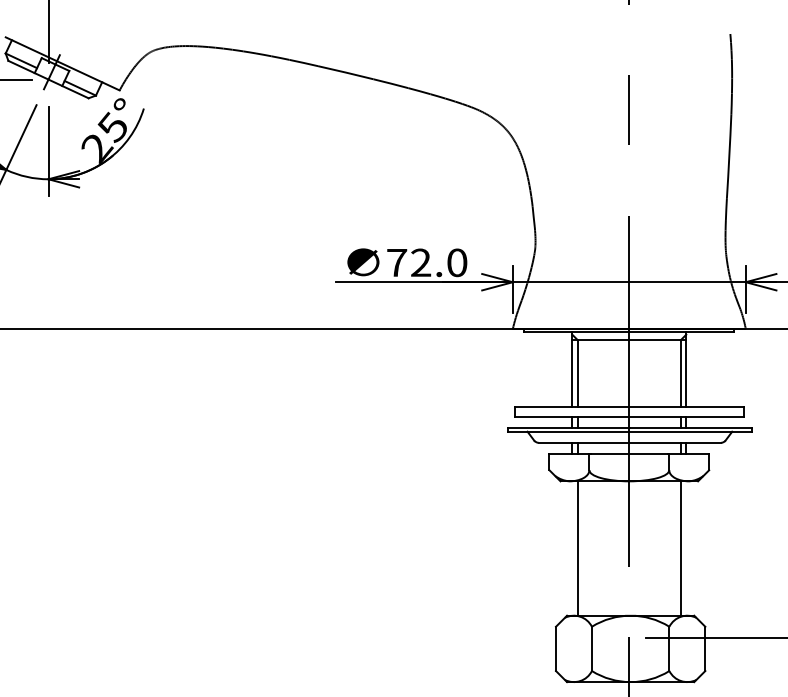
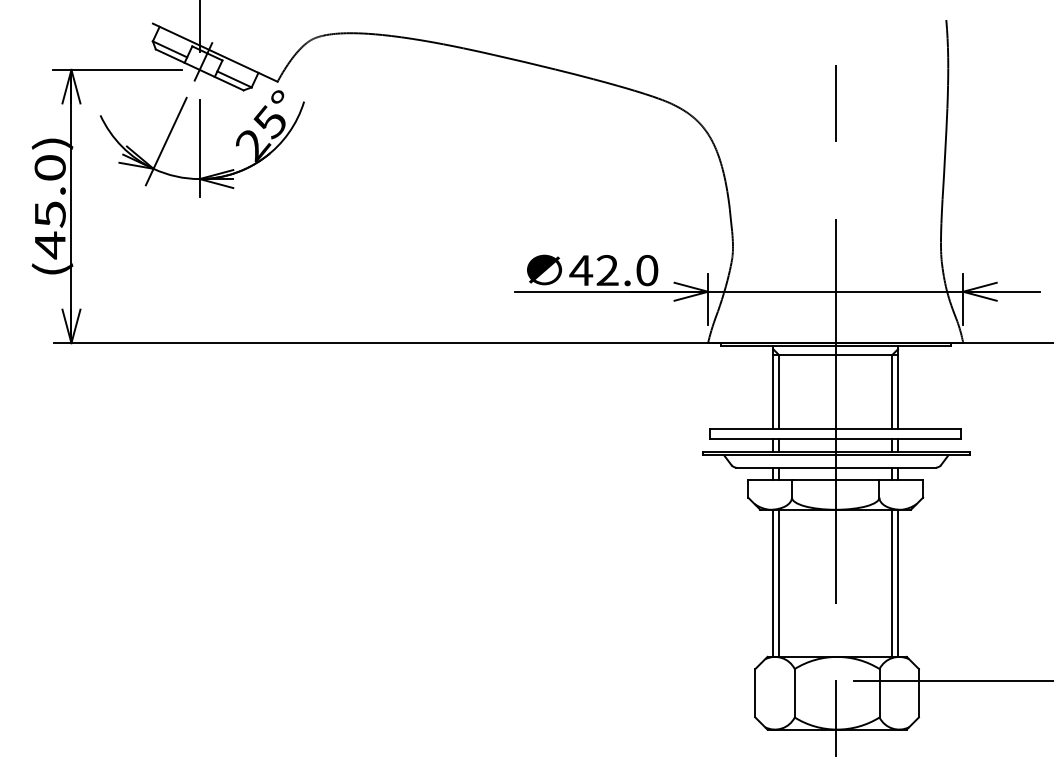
text: (397, 262) -> (581, 270), 72.0 -> 42.0
line: (572, 547) -> (773, 582), added
line: (686, 547) -> (898, 582), added

